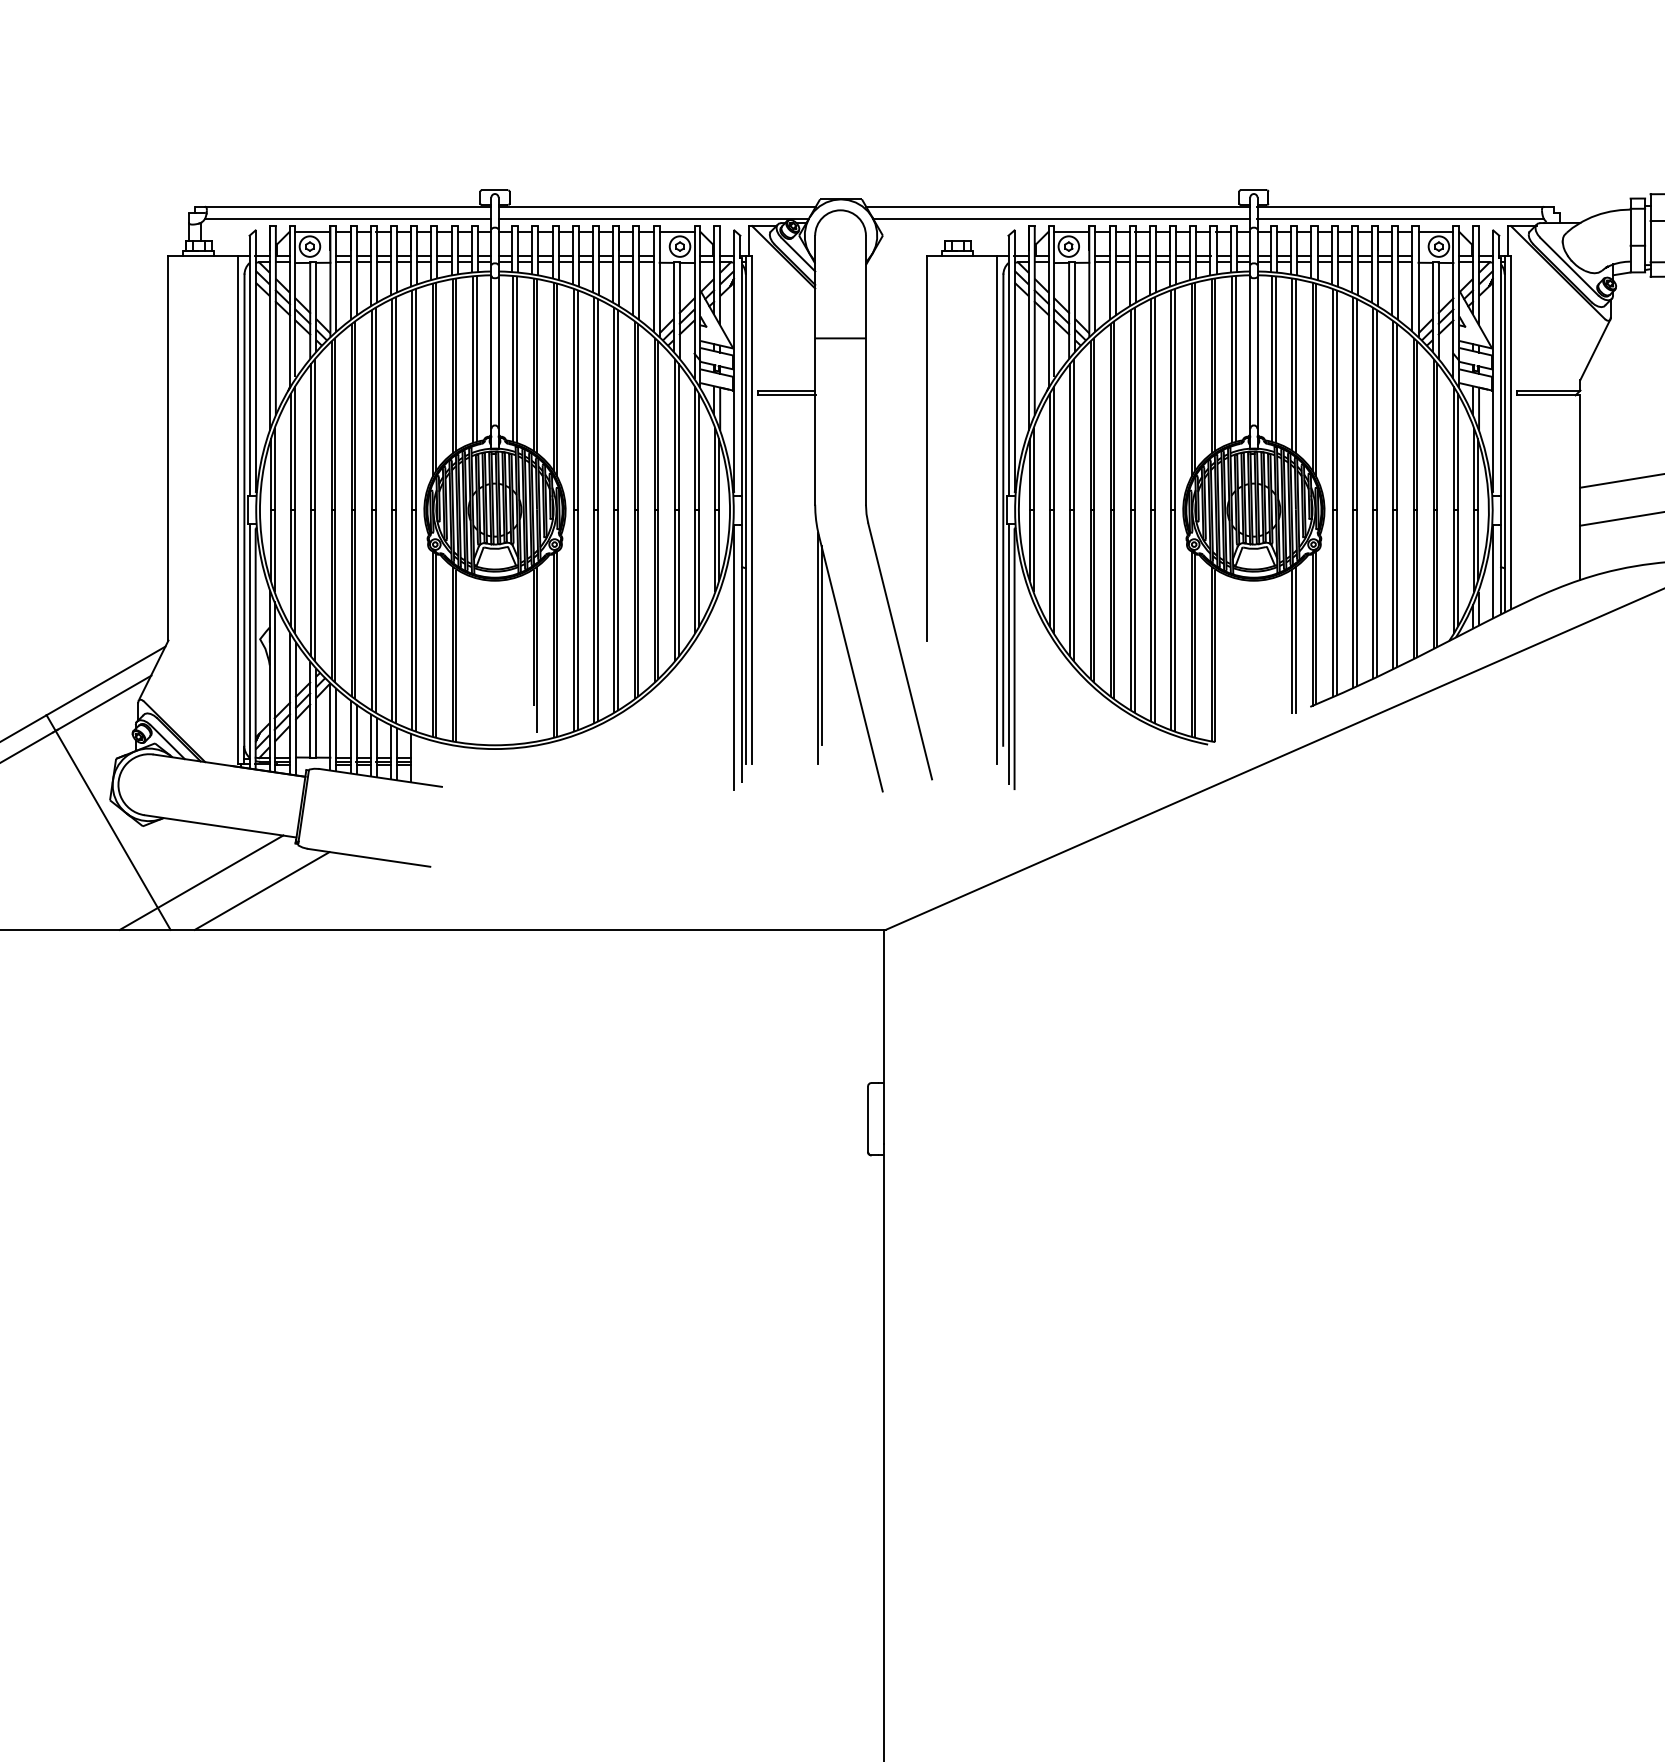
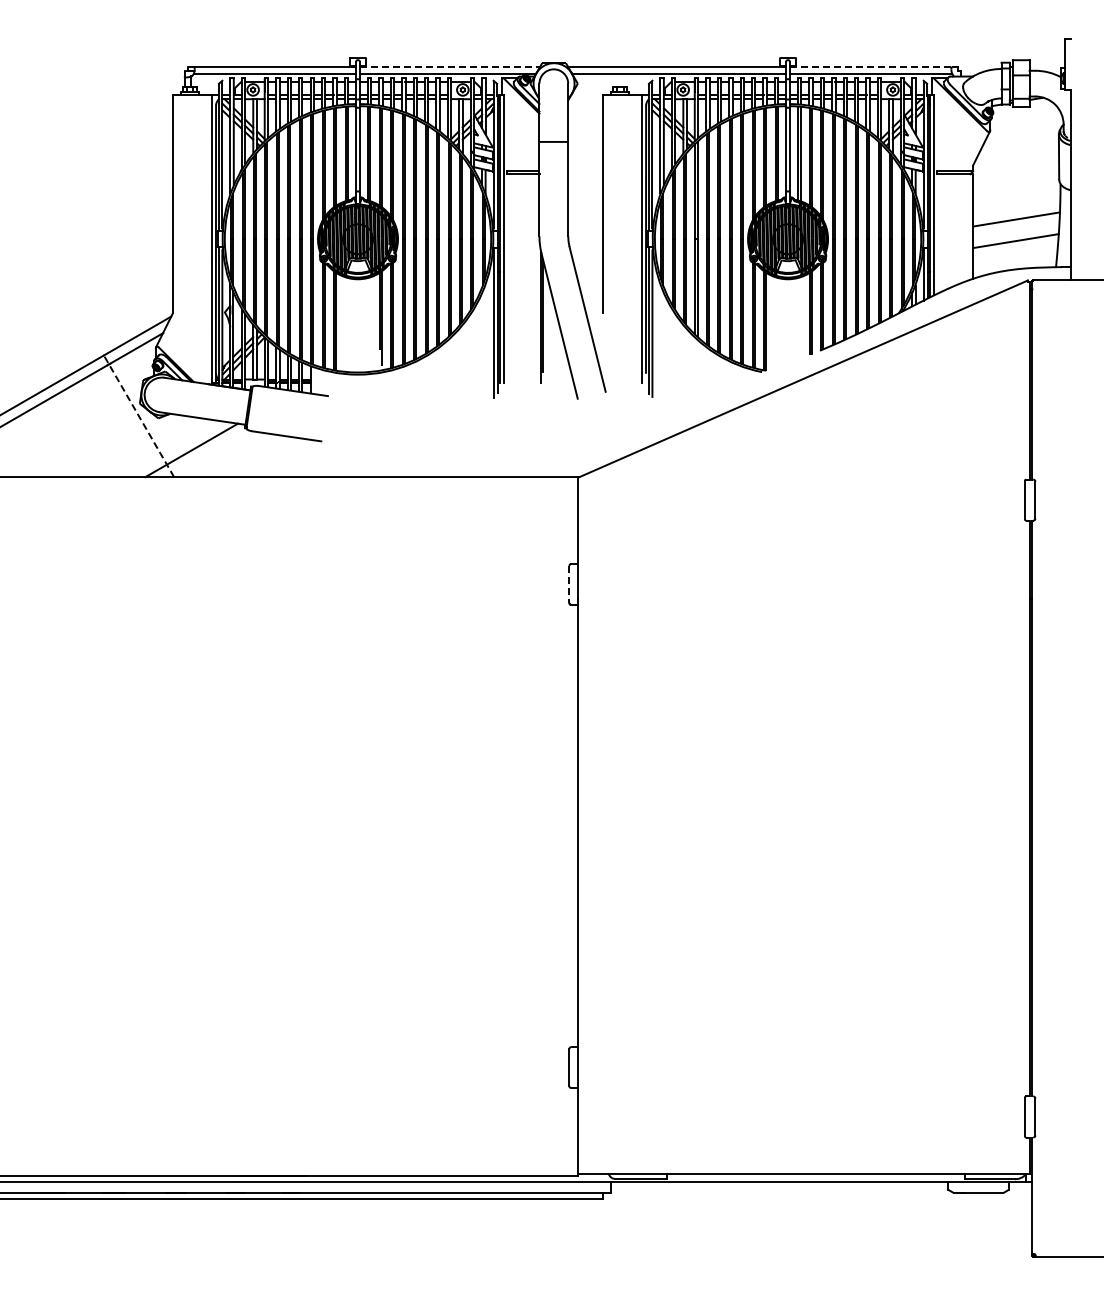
line: (656, 207) -> (449, 67), solid -> dashed
line: (1401, 207) -> (871, 67), solid -> dashed
line: (107, 821) -> (138, 415), solid -> dashed
line: (261, 891) -> (225, 455), removed
line: (868, 1119) -> (569, 584), solid -> dashed

